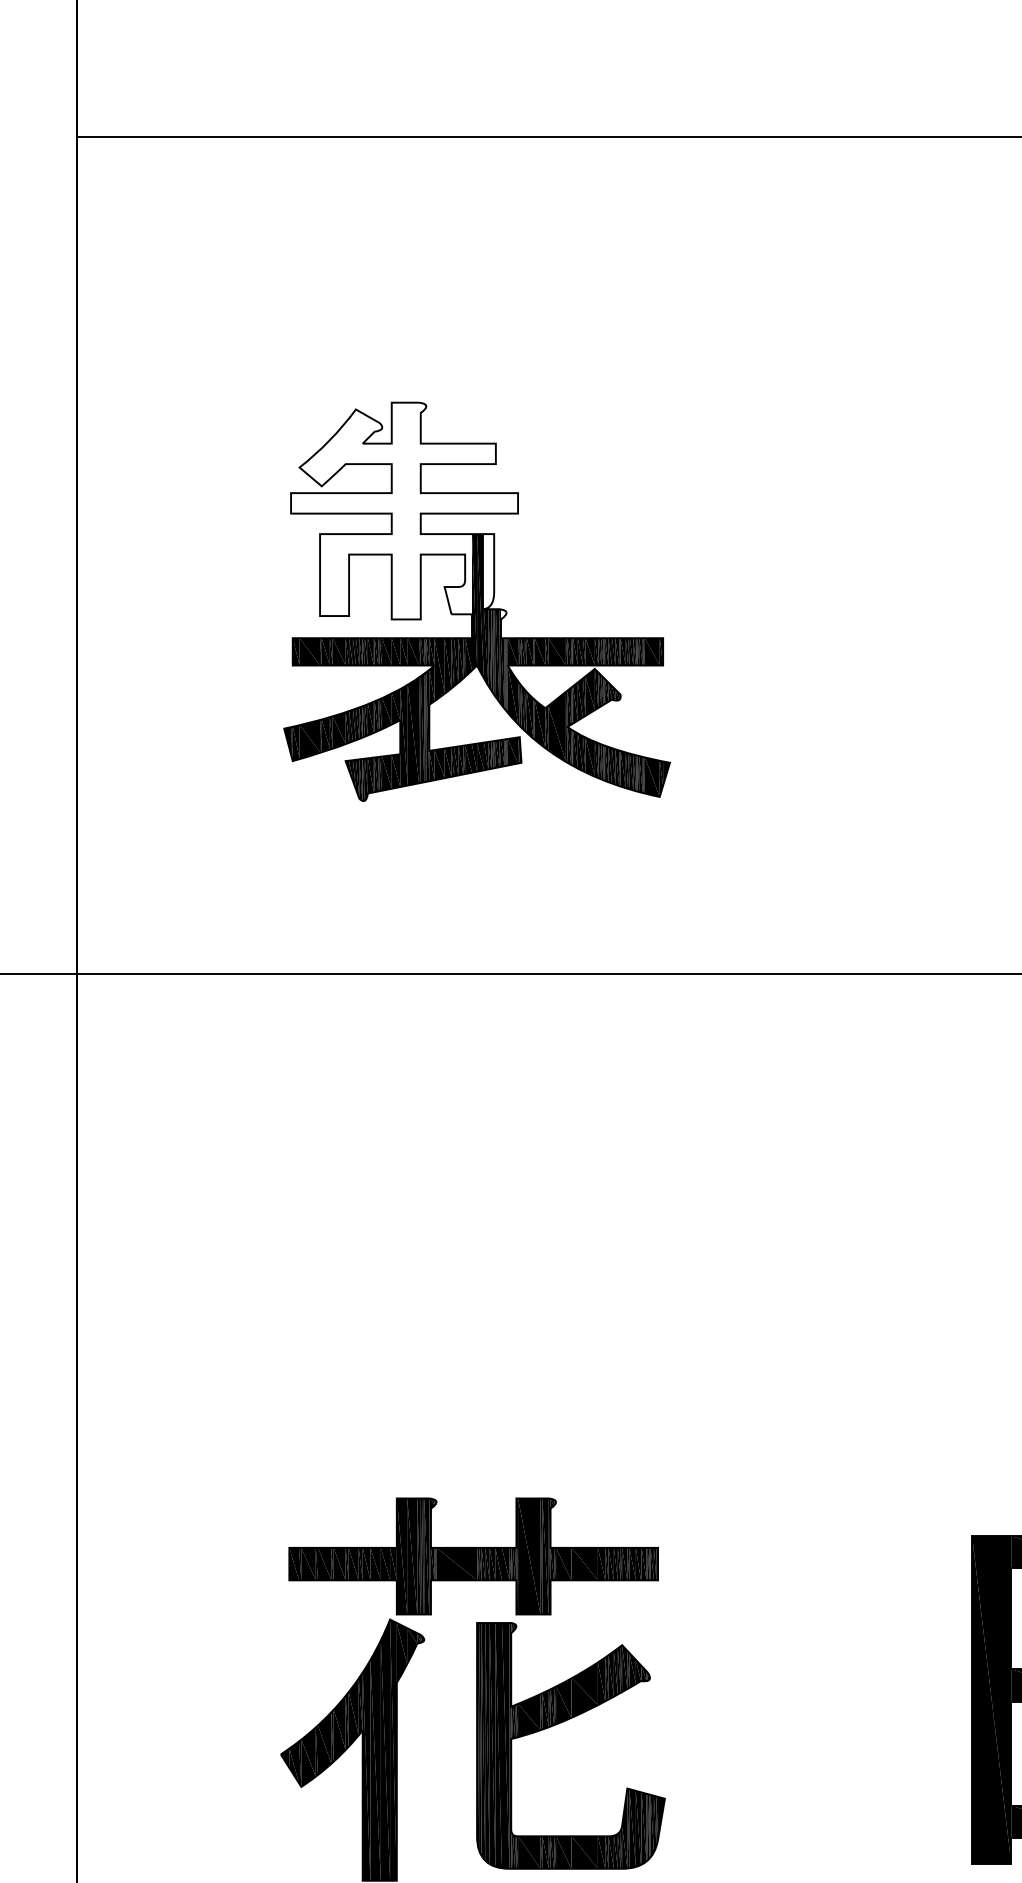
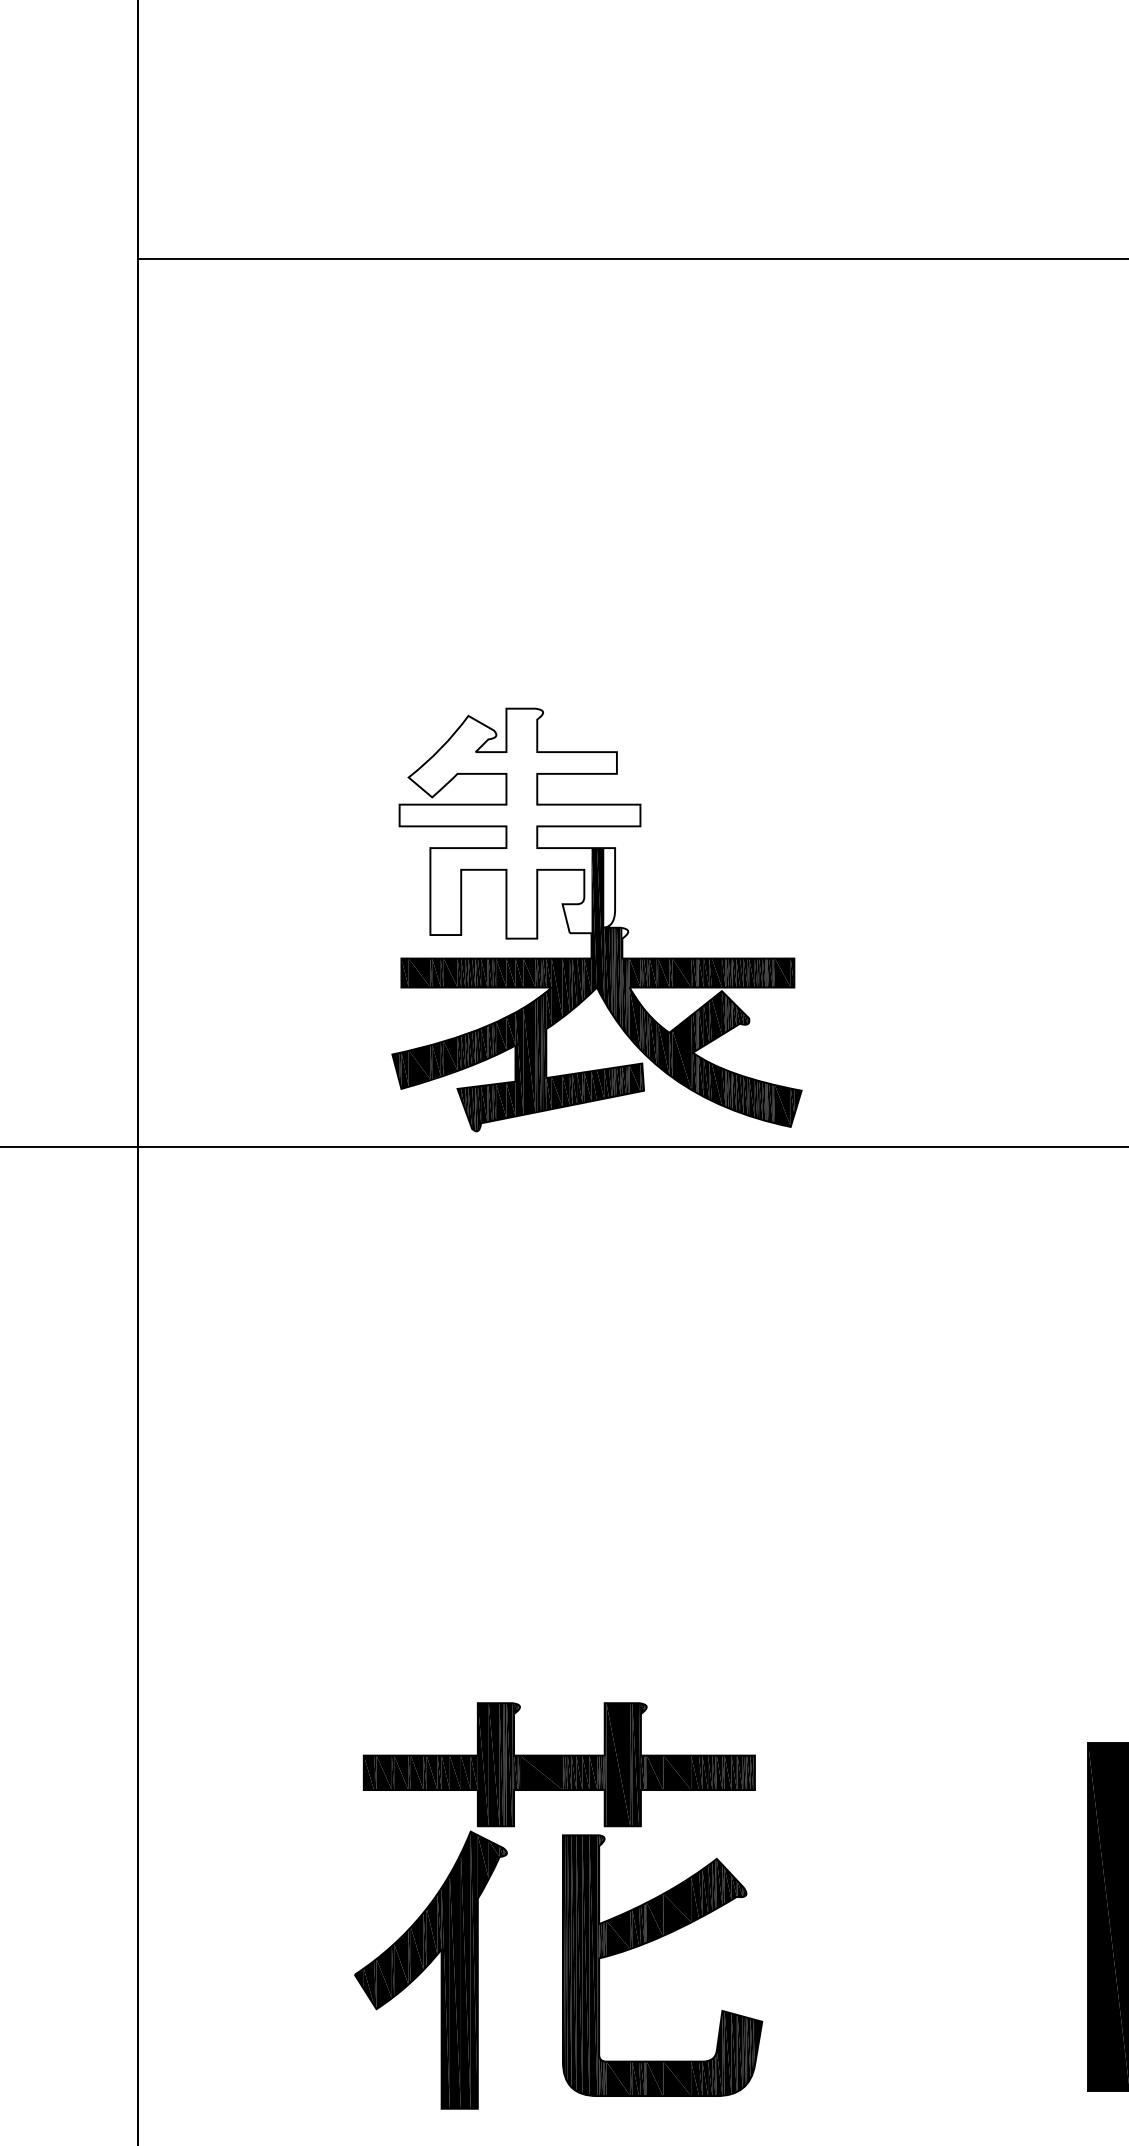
part: (476, 601) -> (596, 919), moved

